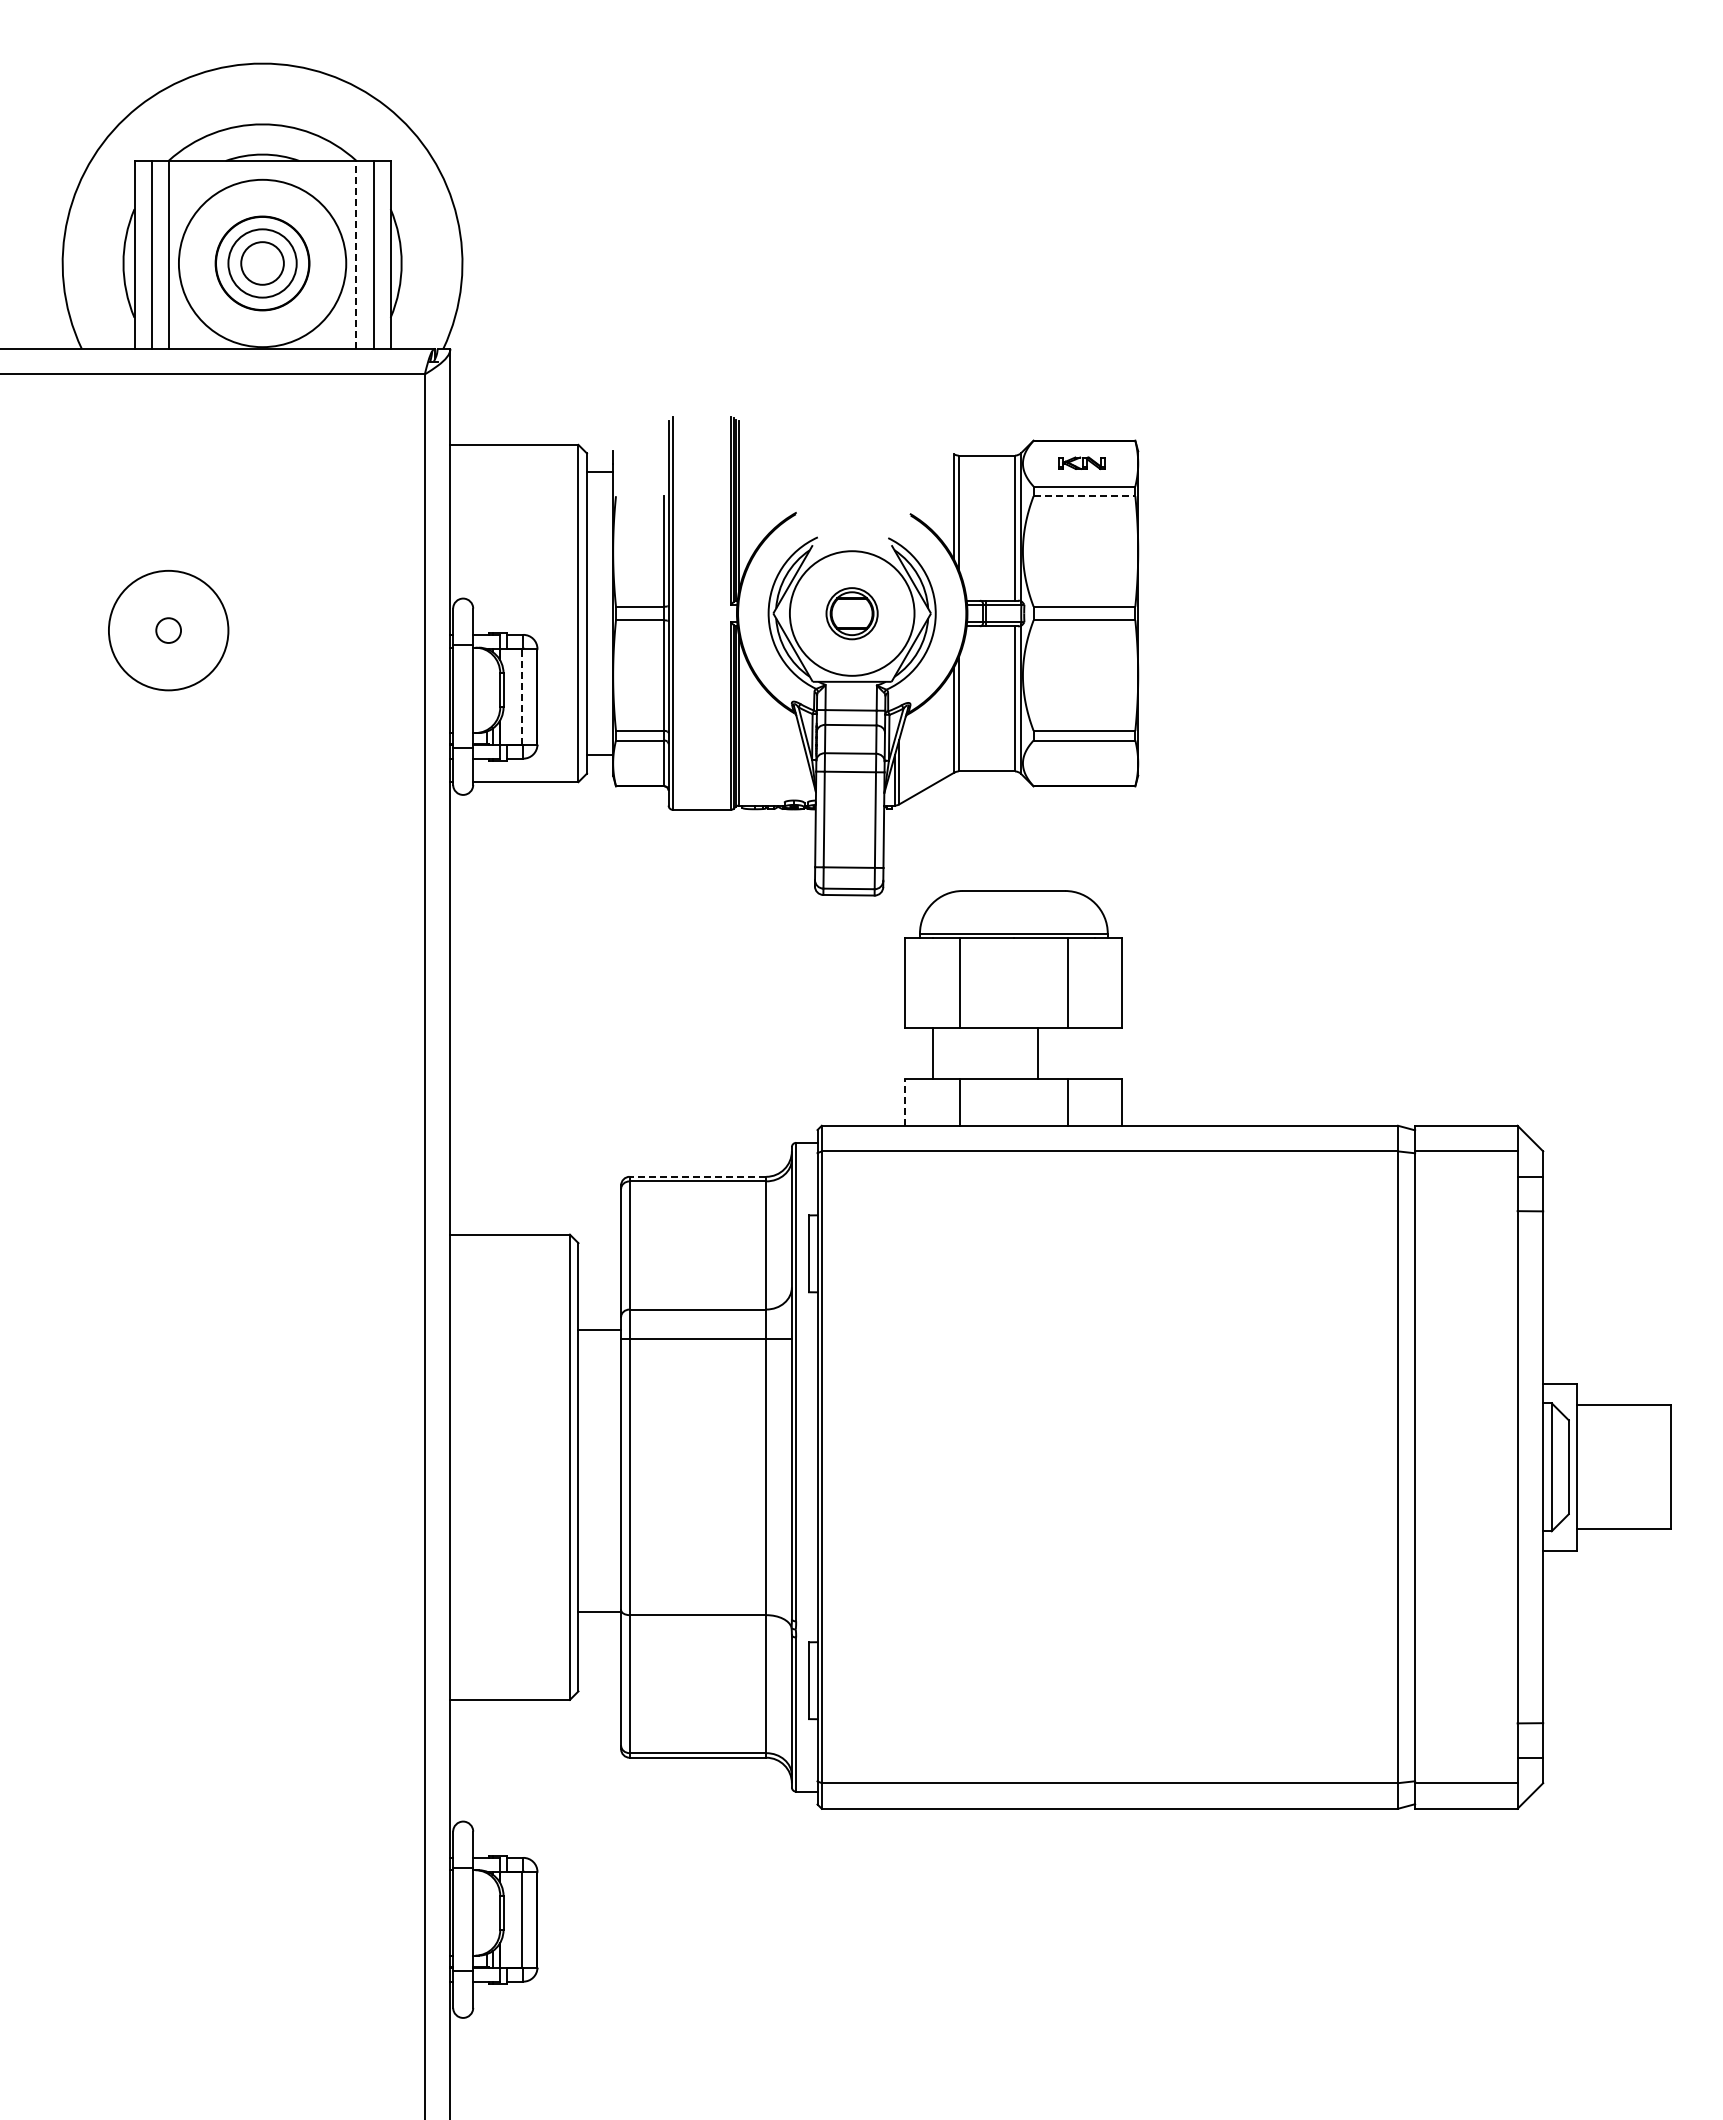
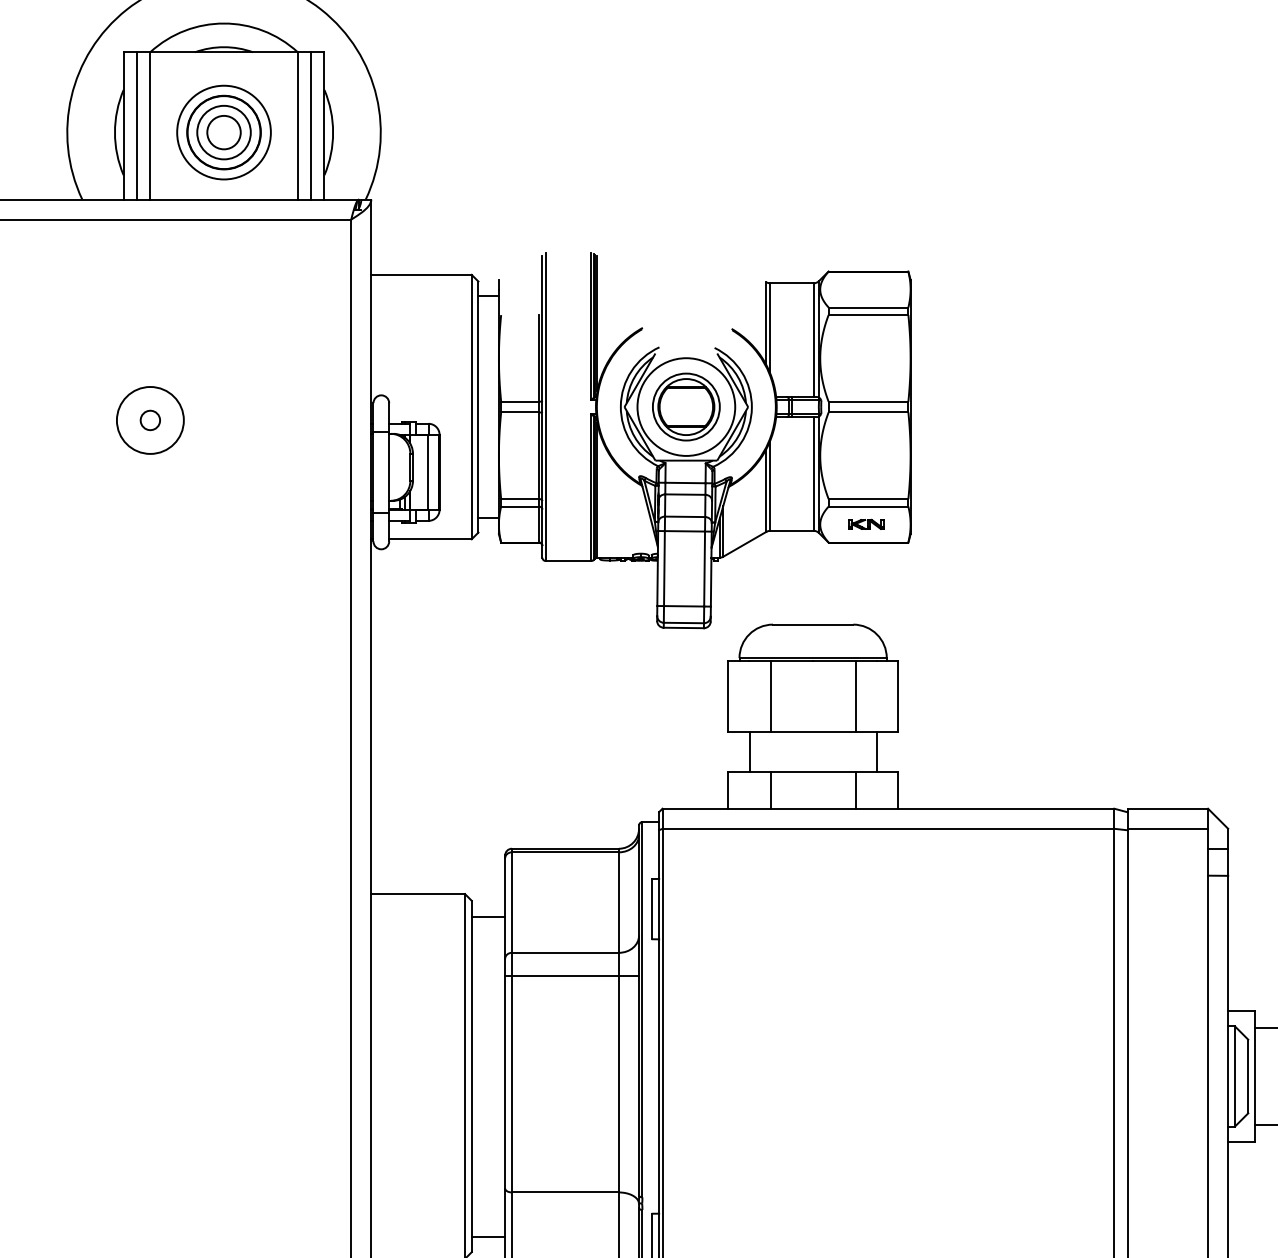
line: (356, 254) -> (297, 125), dashed -> solid
circle: (262, 263) -> (223, 132), size x0.71
part: (1081, 462) -> (866, 523), moved
line: (1084, 496) -> (868, 315), dashed -> solid
part: (851, 613) -> (685, 407), size x1.67
circle: (168, 630) -> (150, 420), size x0.71
line: (522, 696) -> (427, 472), dashed -> solid
line: (1037, 1052) -> (876, 751), moved
line: (905, 1101) -> (728, 789), dashed -> solid
line: (697, 1176) -> (565, 848), dashed -> solid
line: (599, 1330) -> (488, 916), moved
line: (599, 1612) -> (488, 1236), moved

